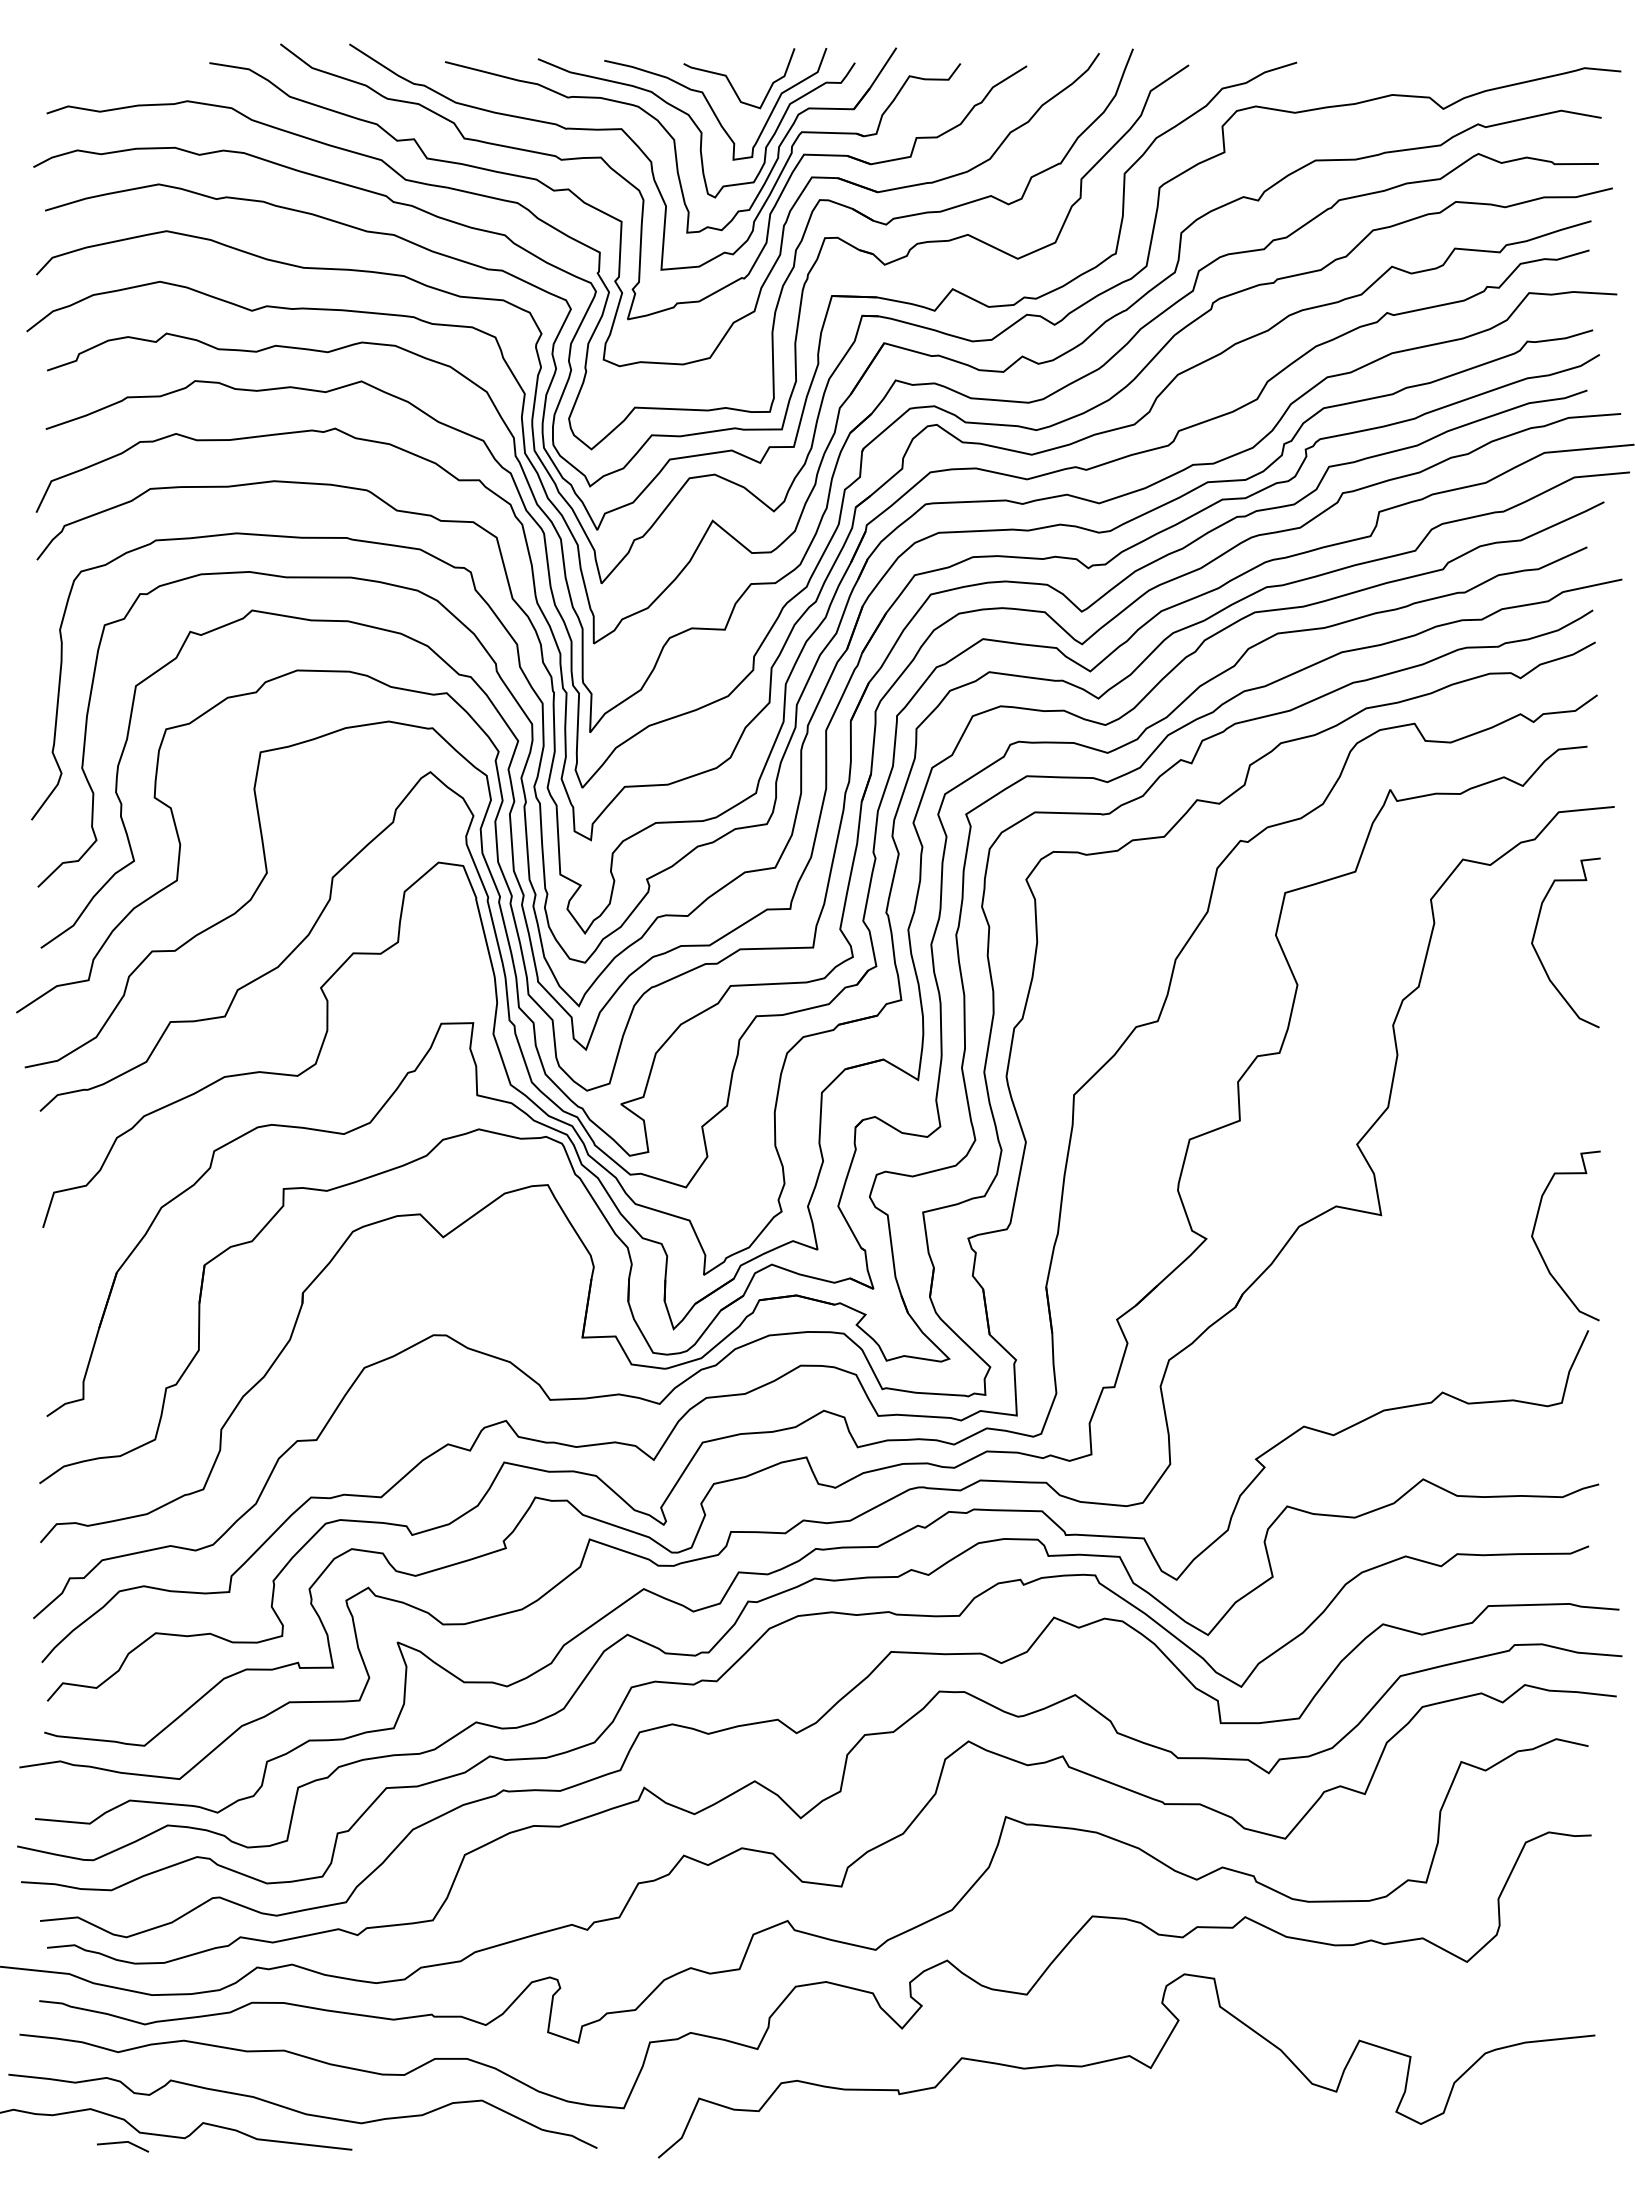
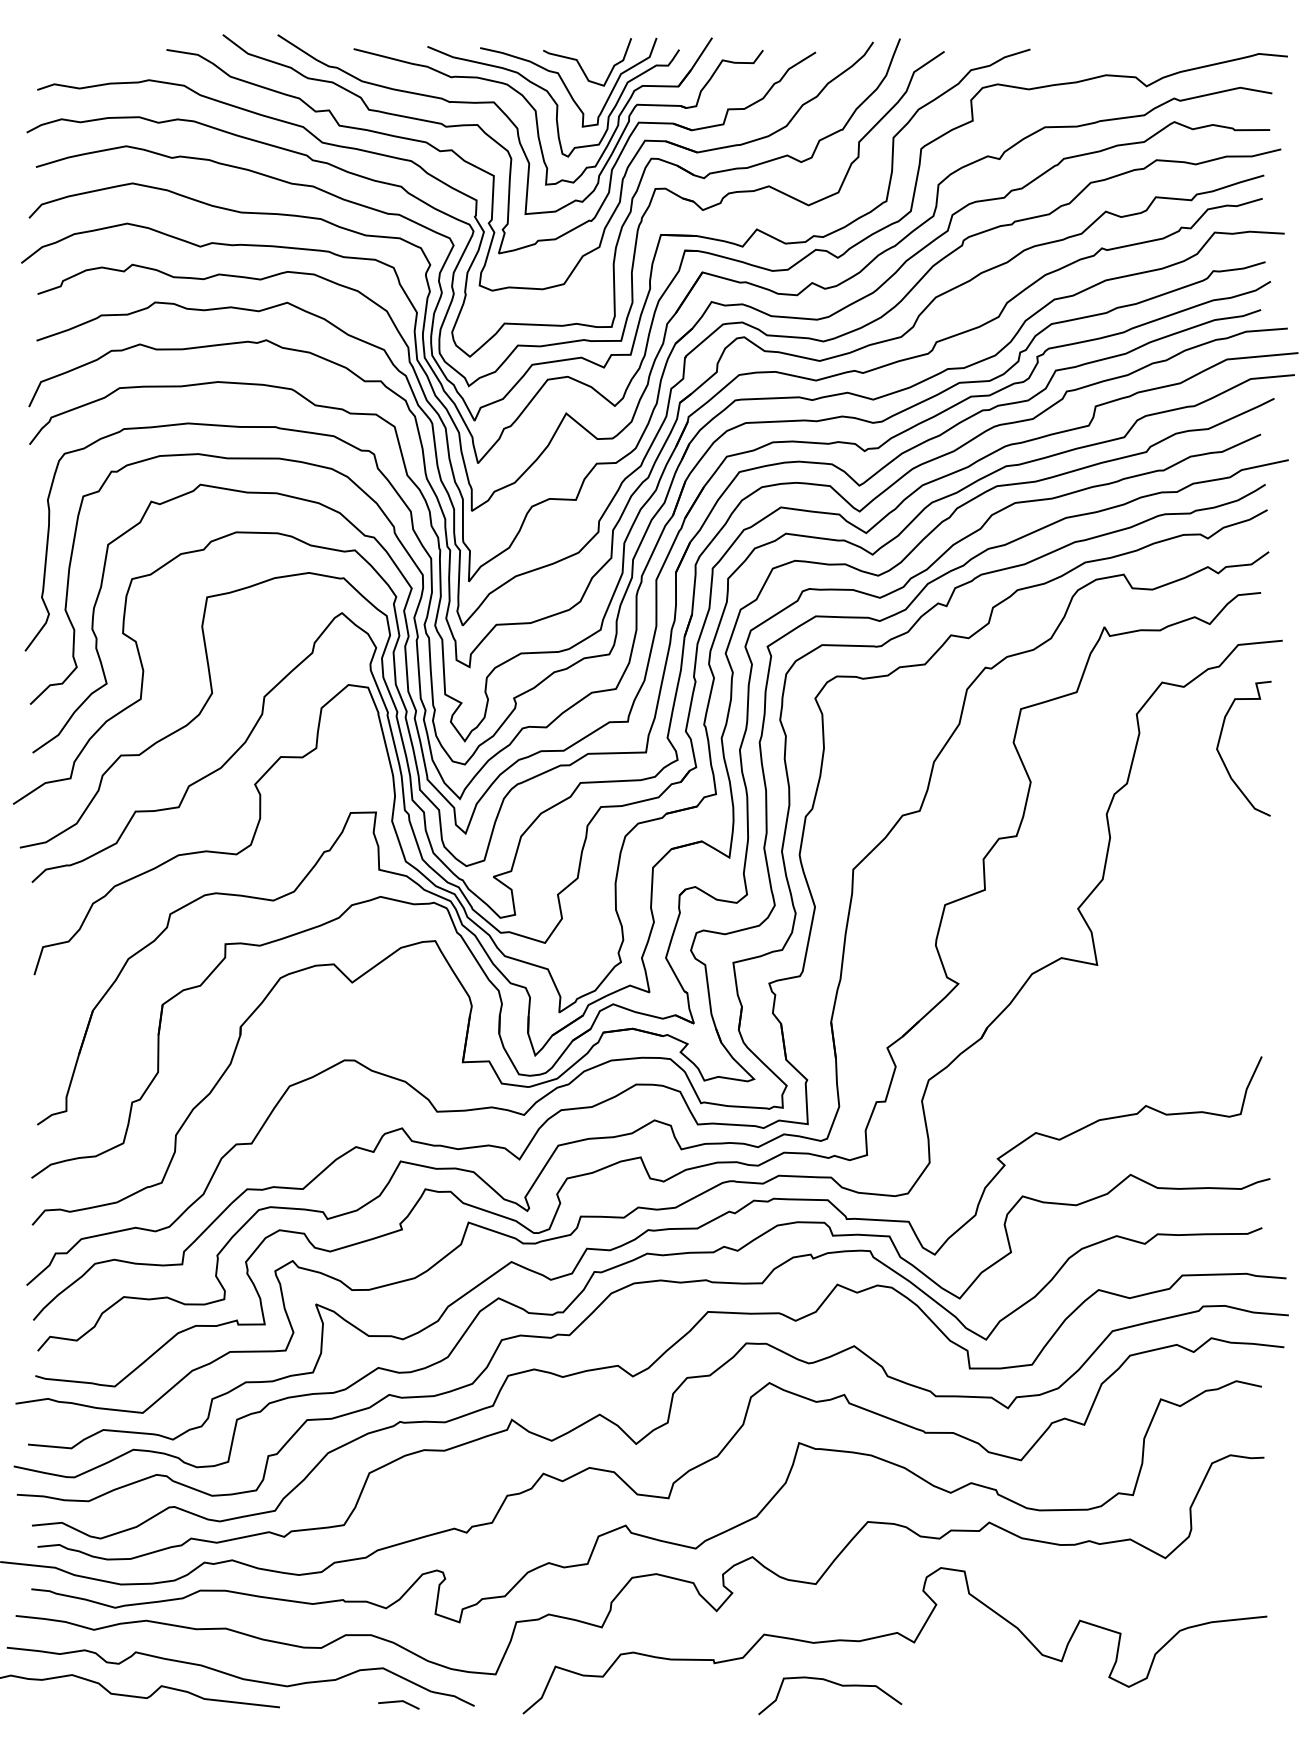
curve: (1539, 1249) -> (1222, 992), removed
curve: (1050, 2120) -> (834, 1684), added
line: (123, 2143) -> (399, 1702), moved

